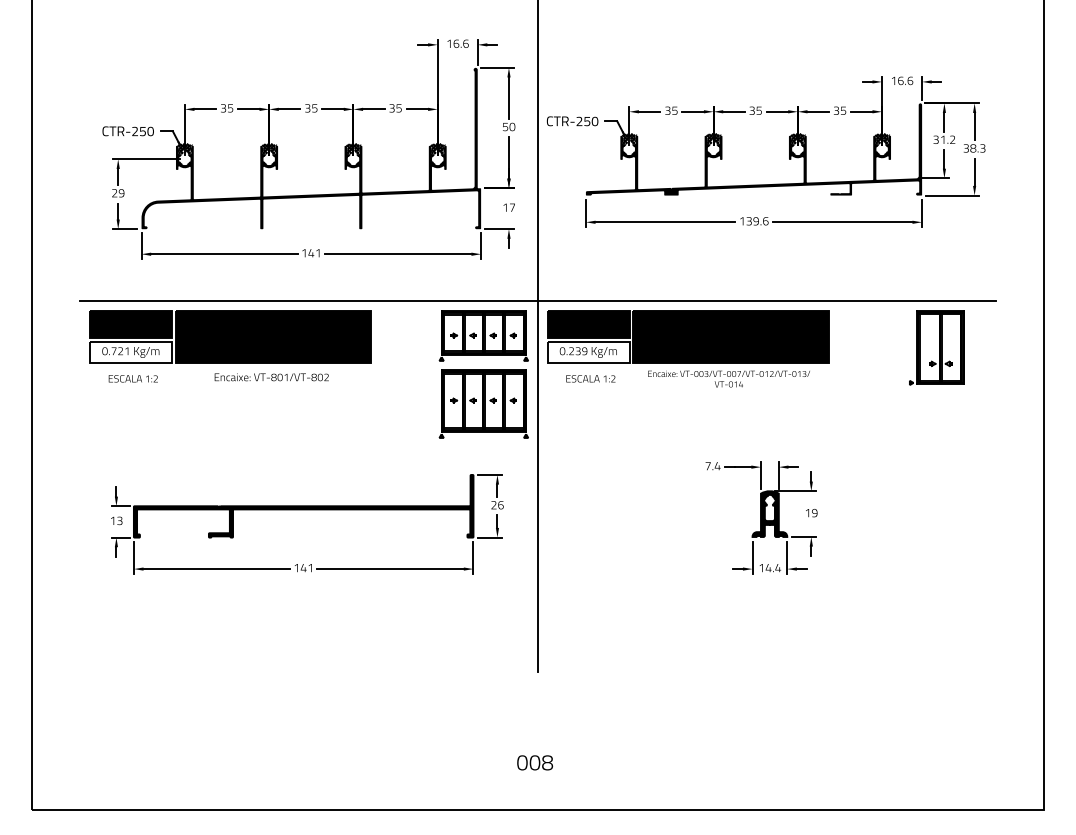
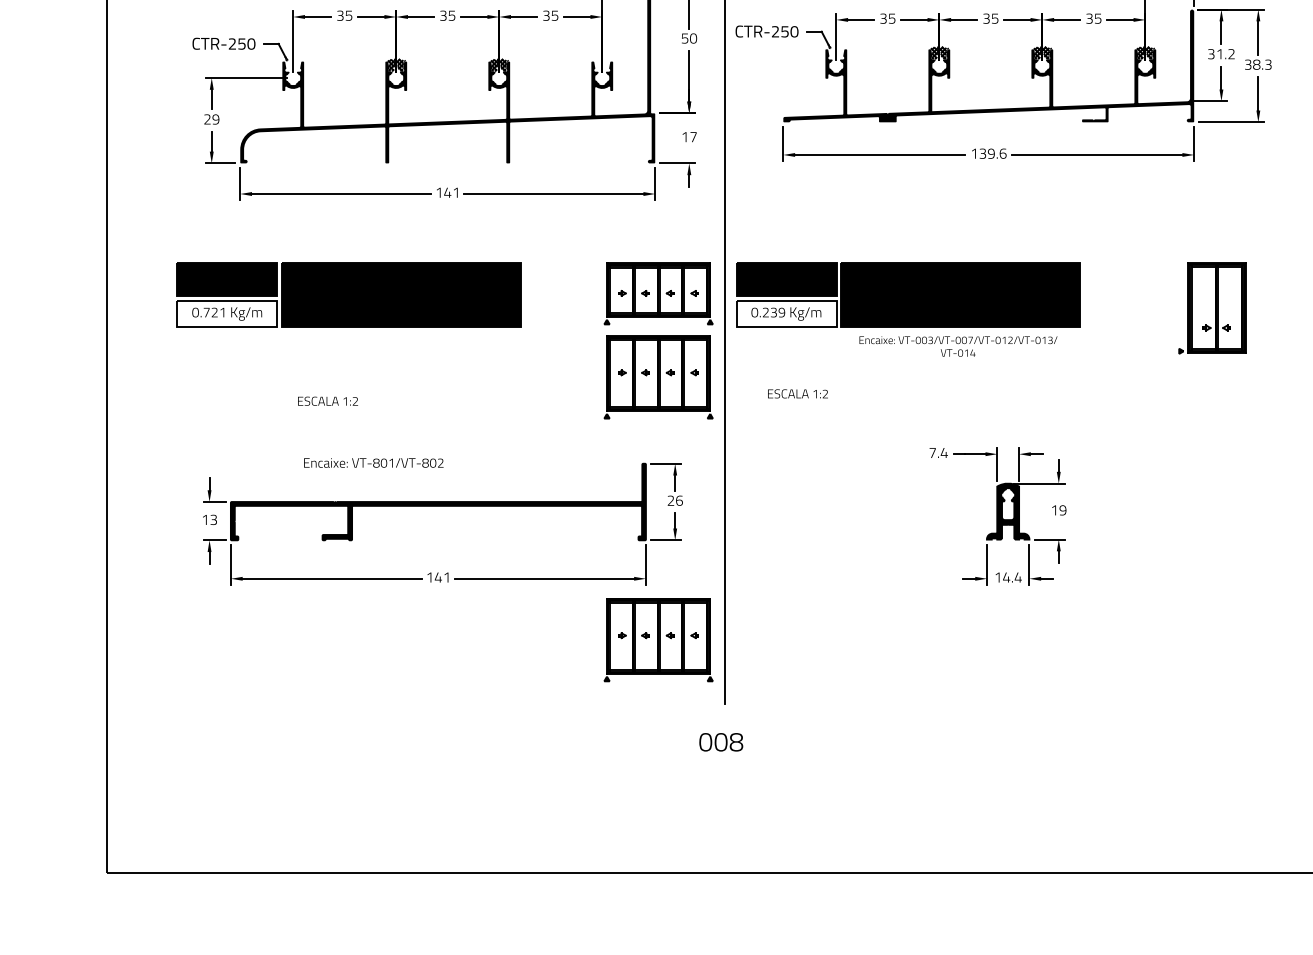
hatch: (629, 138) -> (836, 52), removed
hatch: (185, 148) -> (293, 64), removed
hatch: (437, 148) -> (601, 64), removed
line: (537, 301) -> (724, 251), removed
text: (271, 377) -> (373, 463), moved
text: (132, 378) -> (326, 400), moved
text: (590, 378) -> (797, 393), moved
part: (483, 618) -> (658, 639), added
text: (534, 762) -> (720, 741), moved

